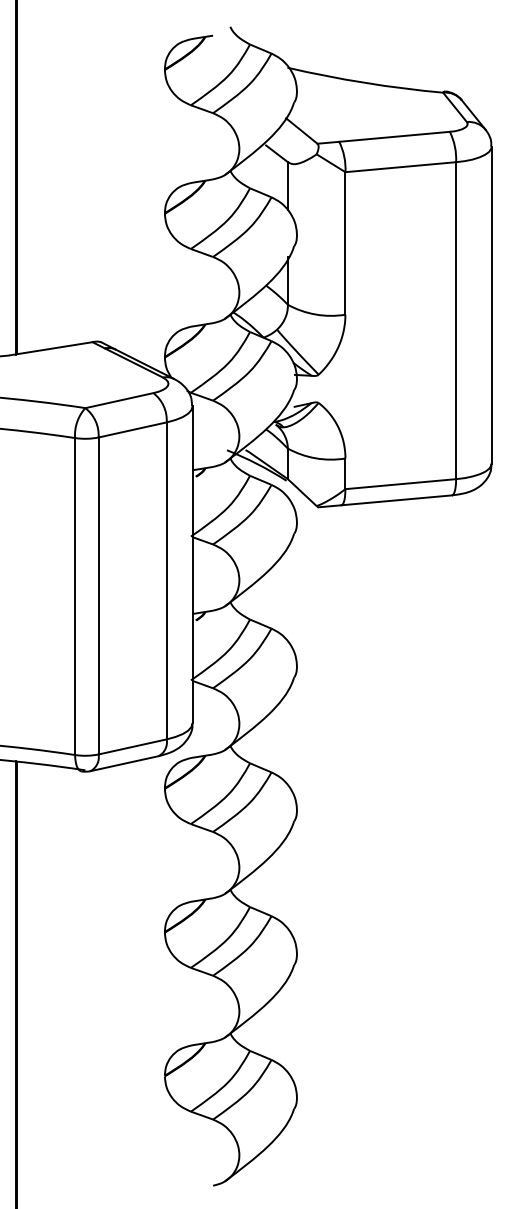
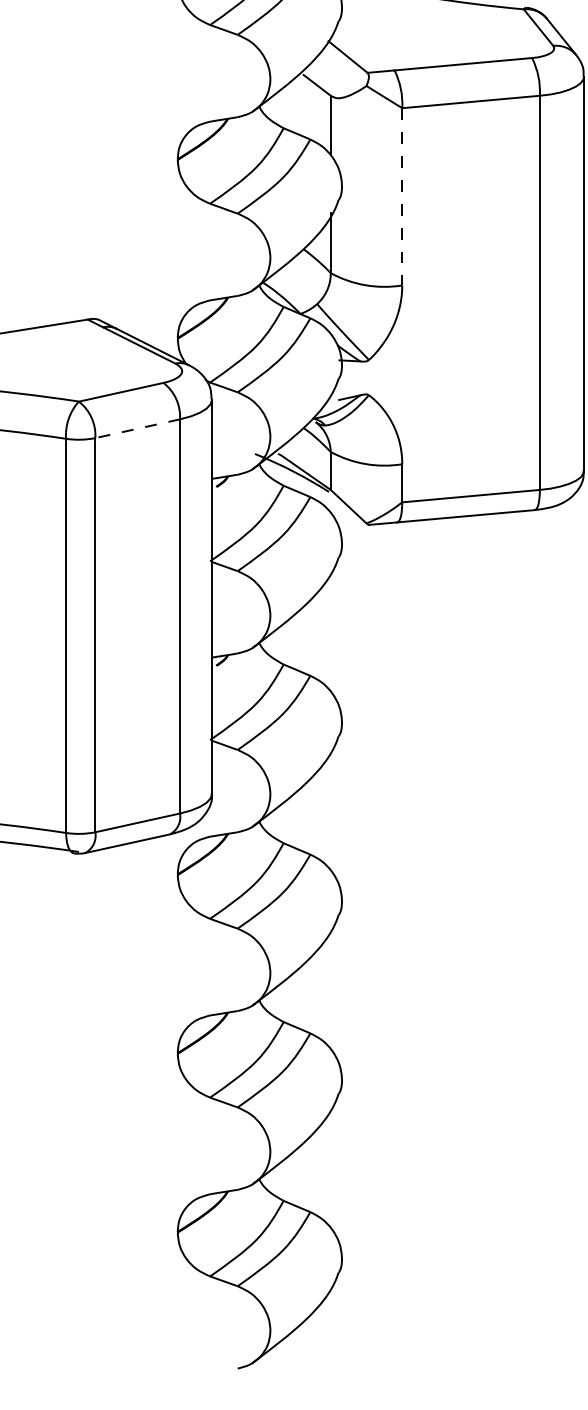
line: (345, 243) -> (402, 196), solid -> dashed
line: (132, 429) -> (137, 428), solid -> dashed

